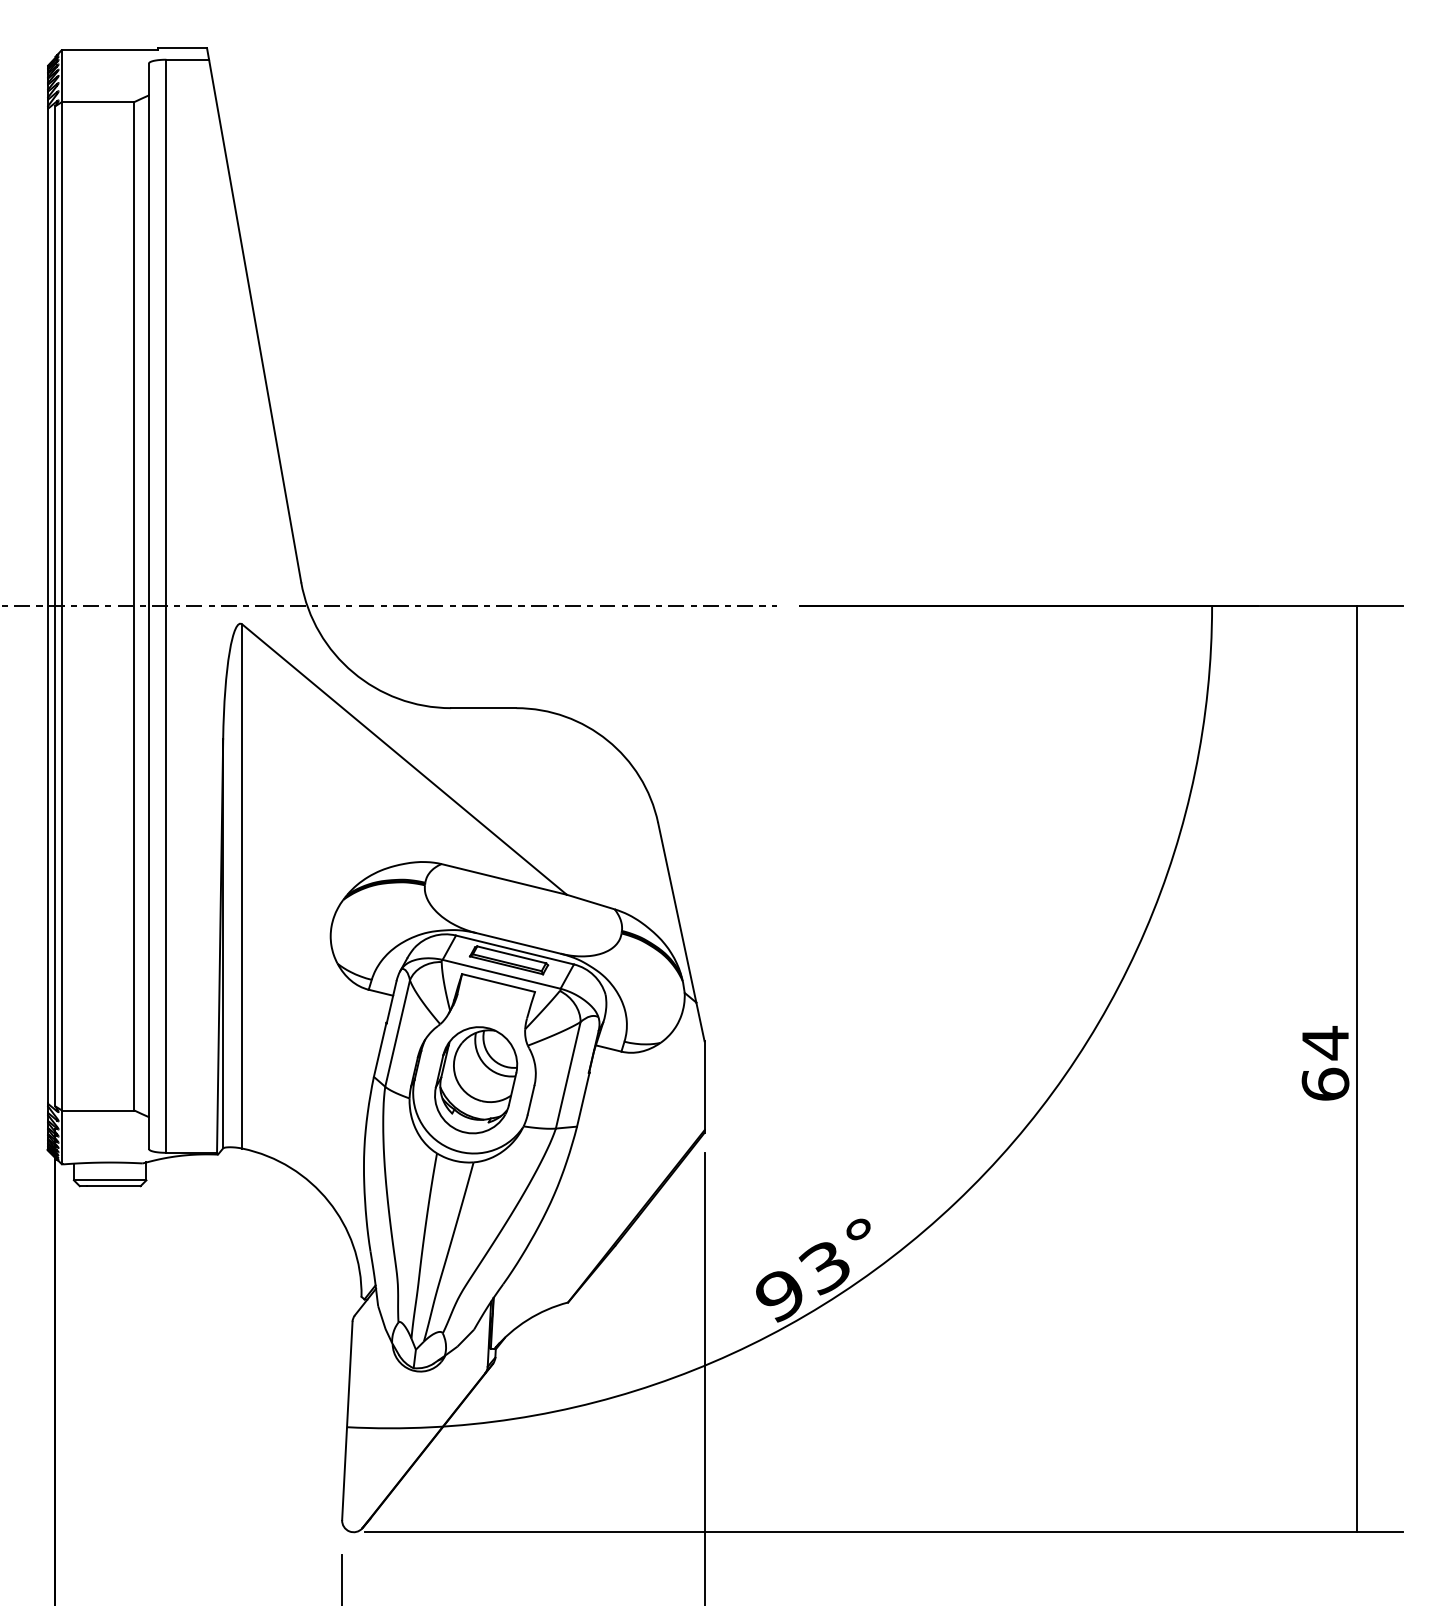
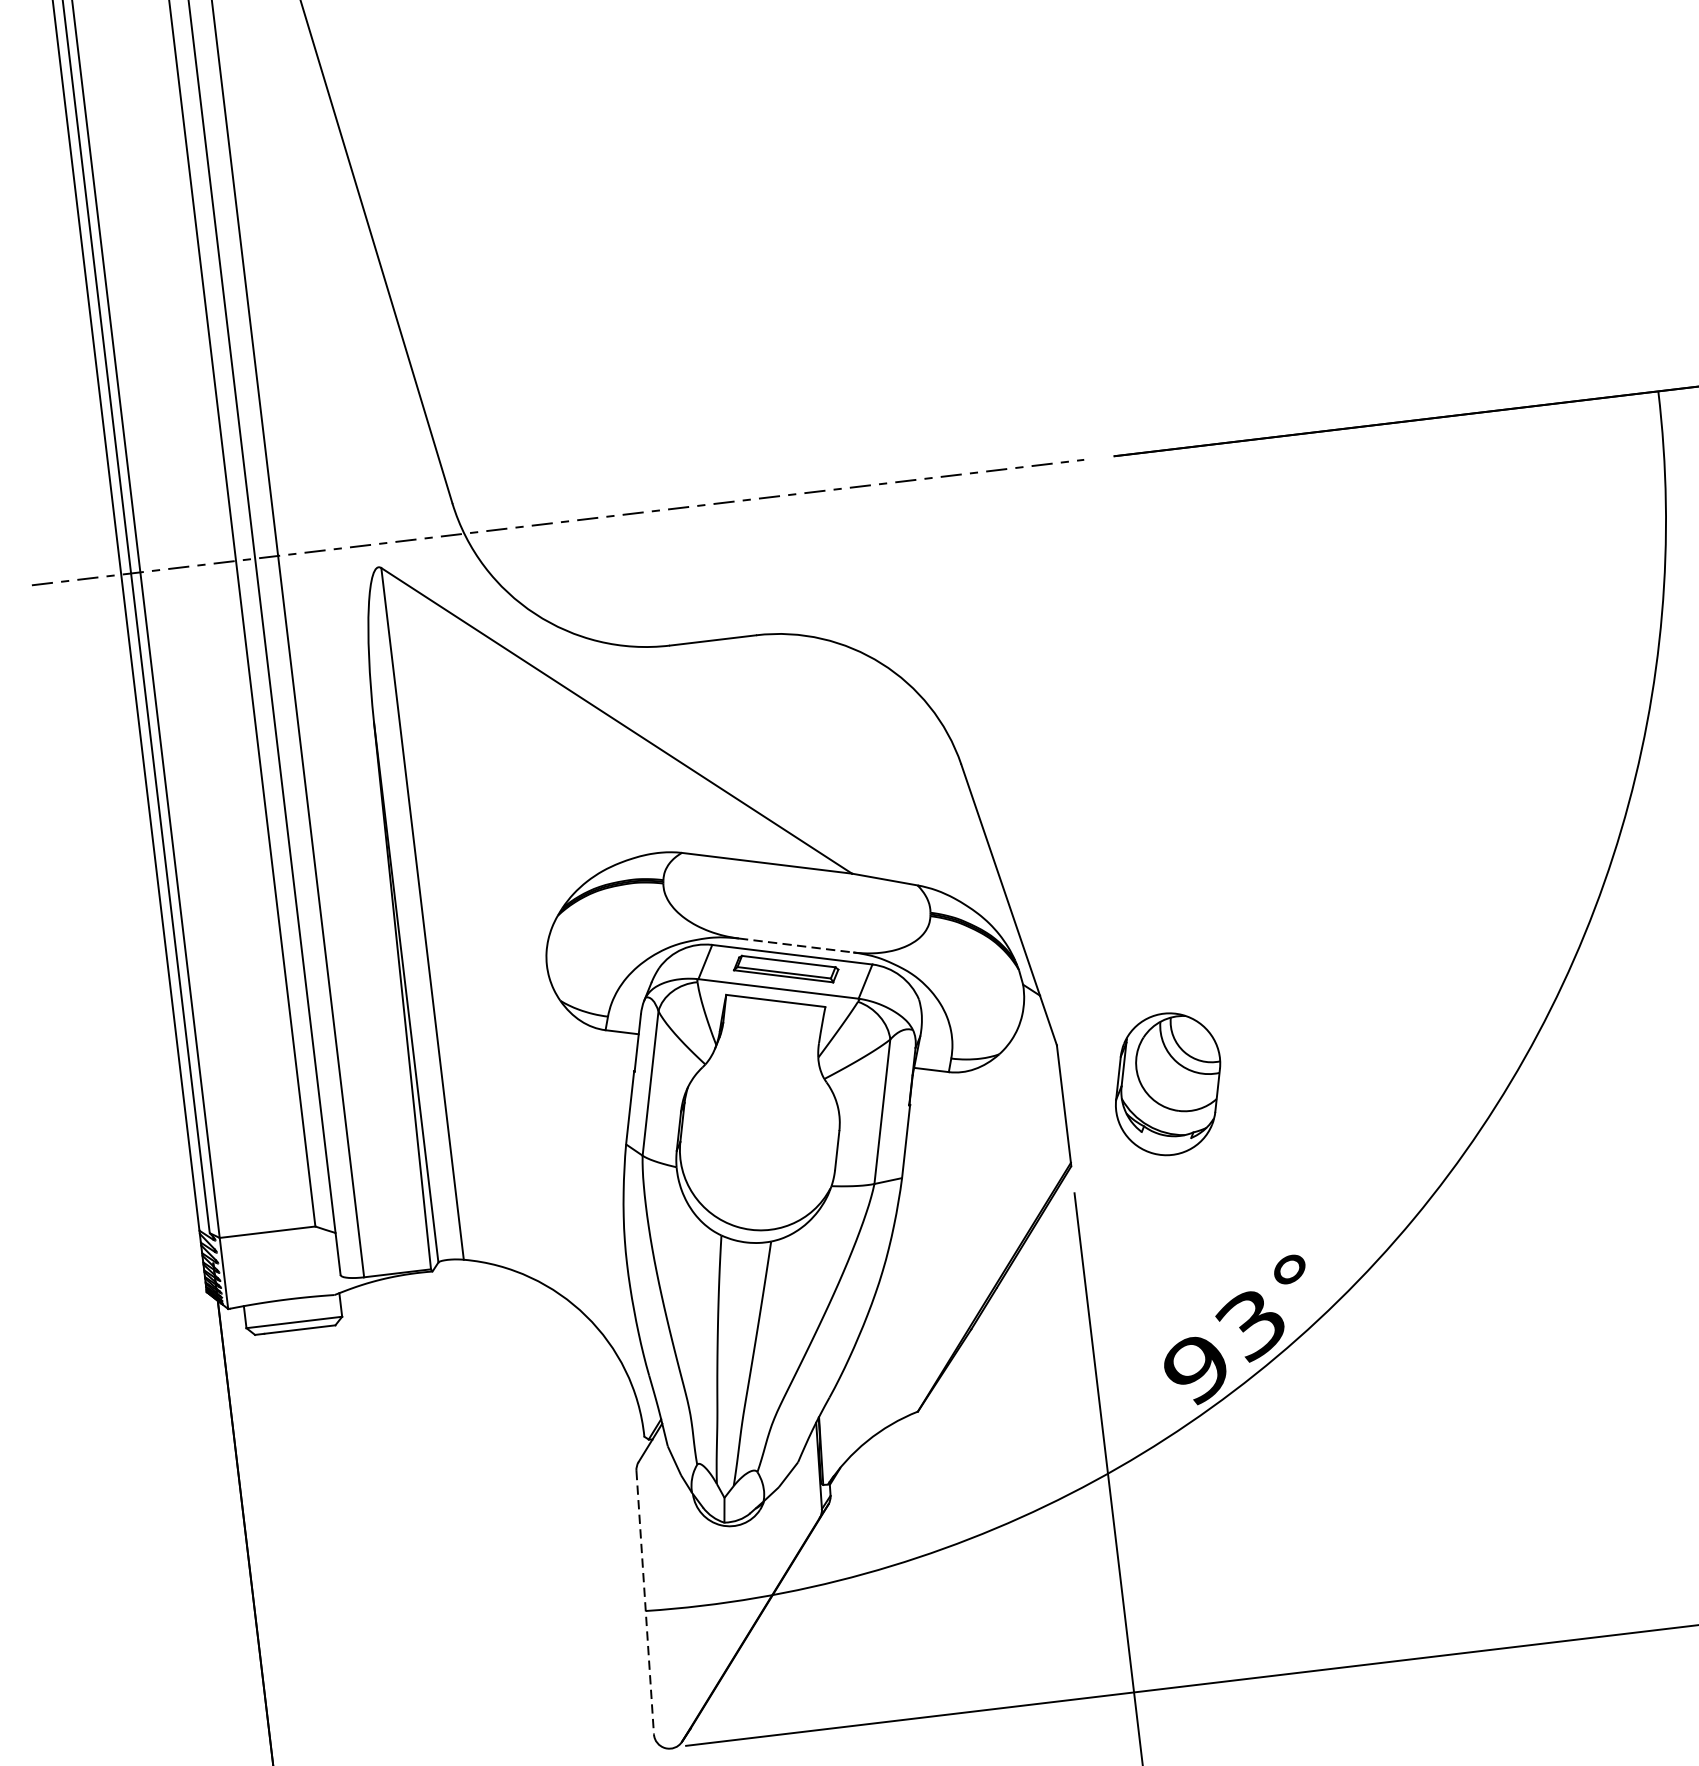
line: (519, 943) -> (797, 945), solid -> dashed
part: (476, 1080) -> (1168, 1084), moved
line: (347, 1421) -> (645, 1603), solid -> dashed

